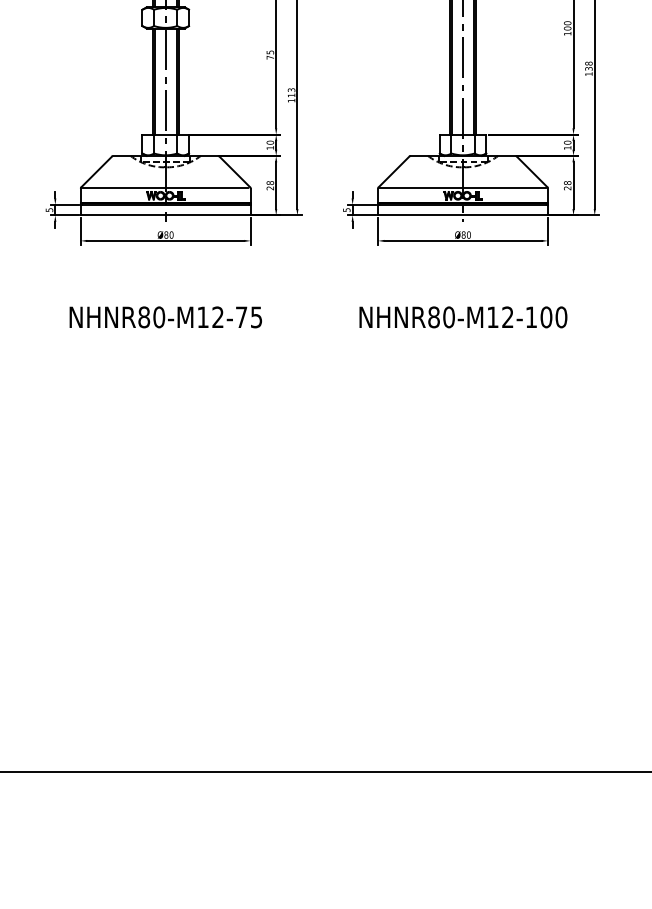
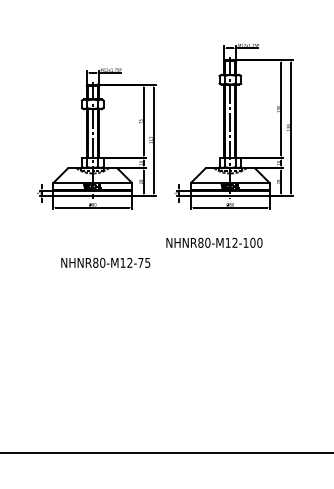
text: (165, 316) -> (105, 262), moved
text: (463, 316) -> (214, 242), moved

